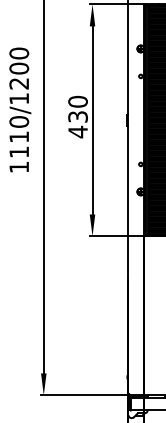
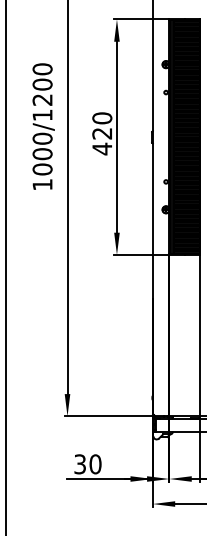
text: (78, 116) -> (102, 133), 430 -> 420
text: (19, 144) -> (42, 161), 1110/1200 -> 1000/1200

